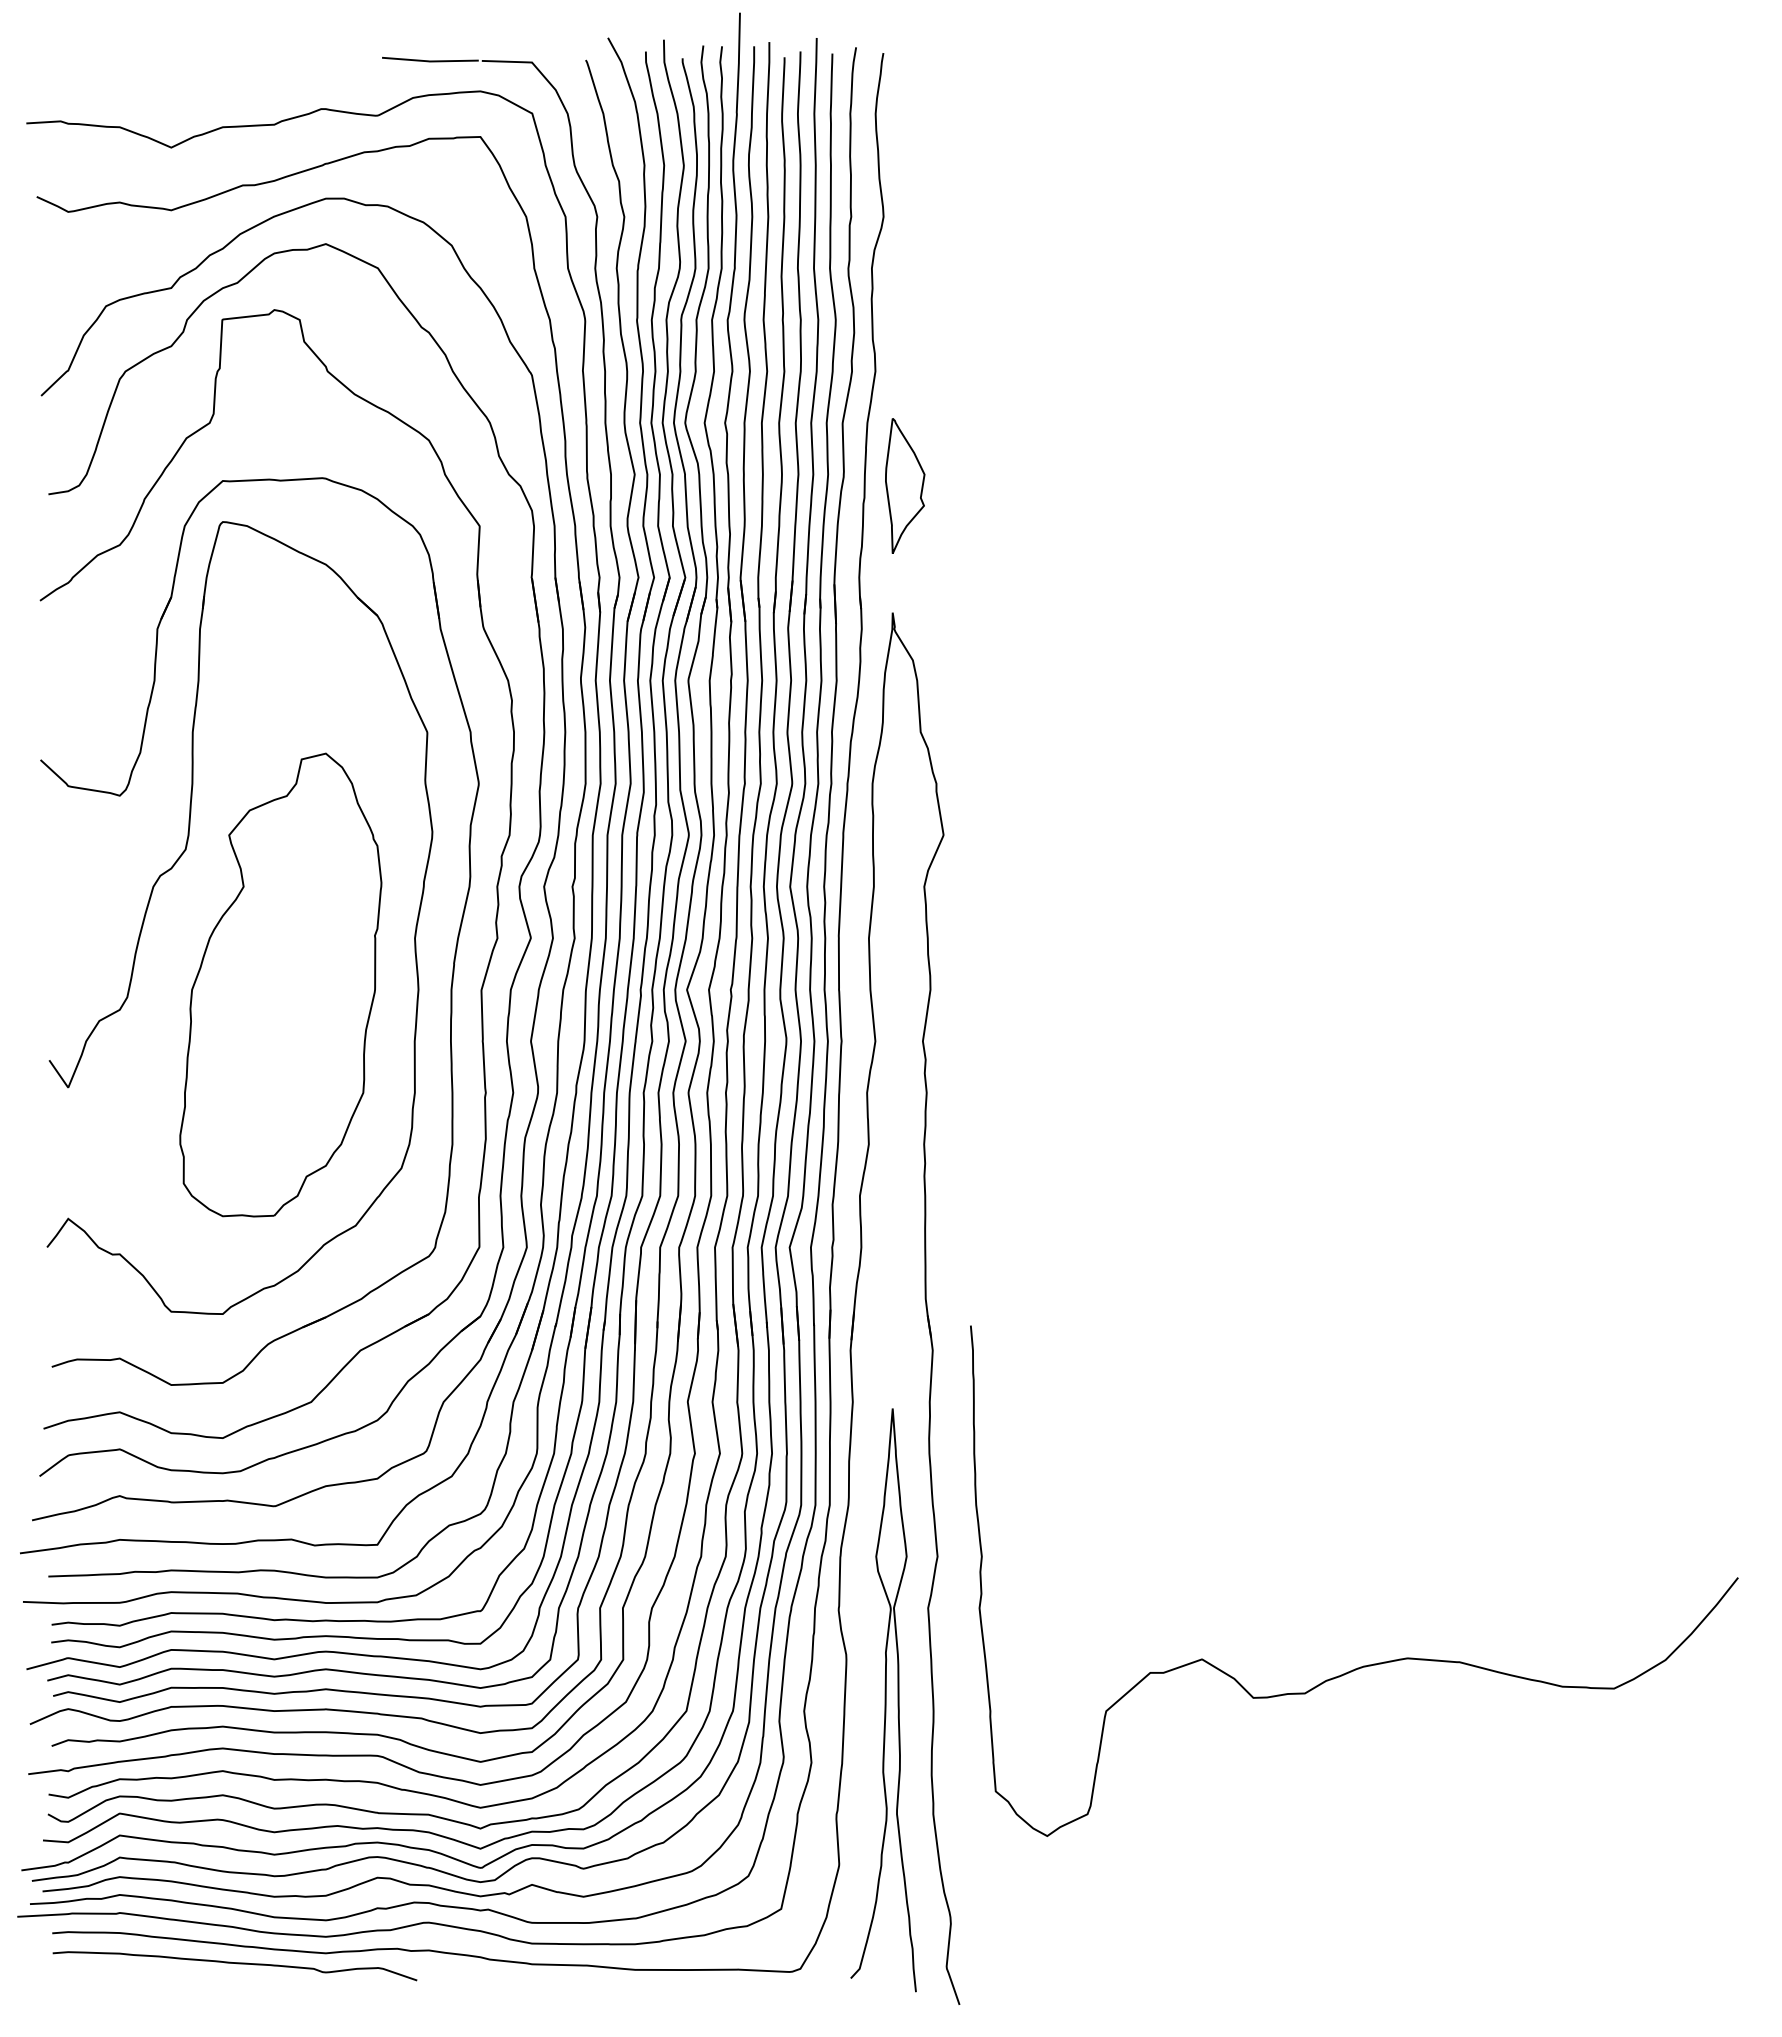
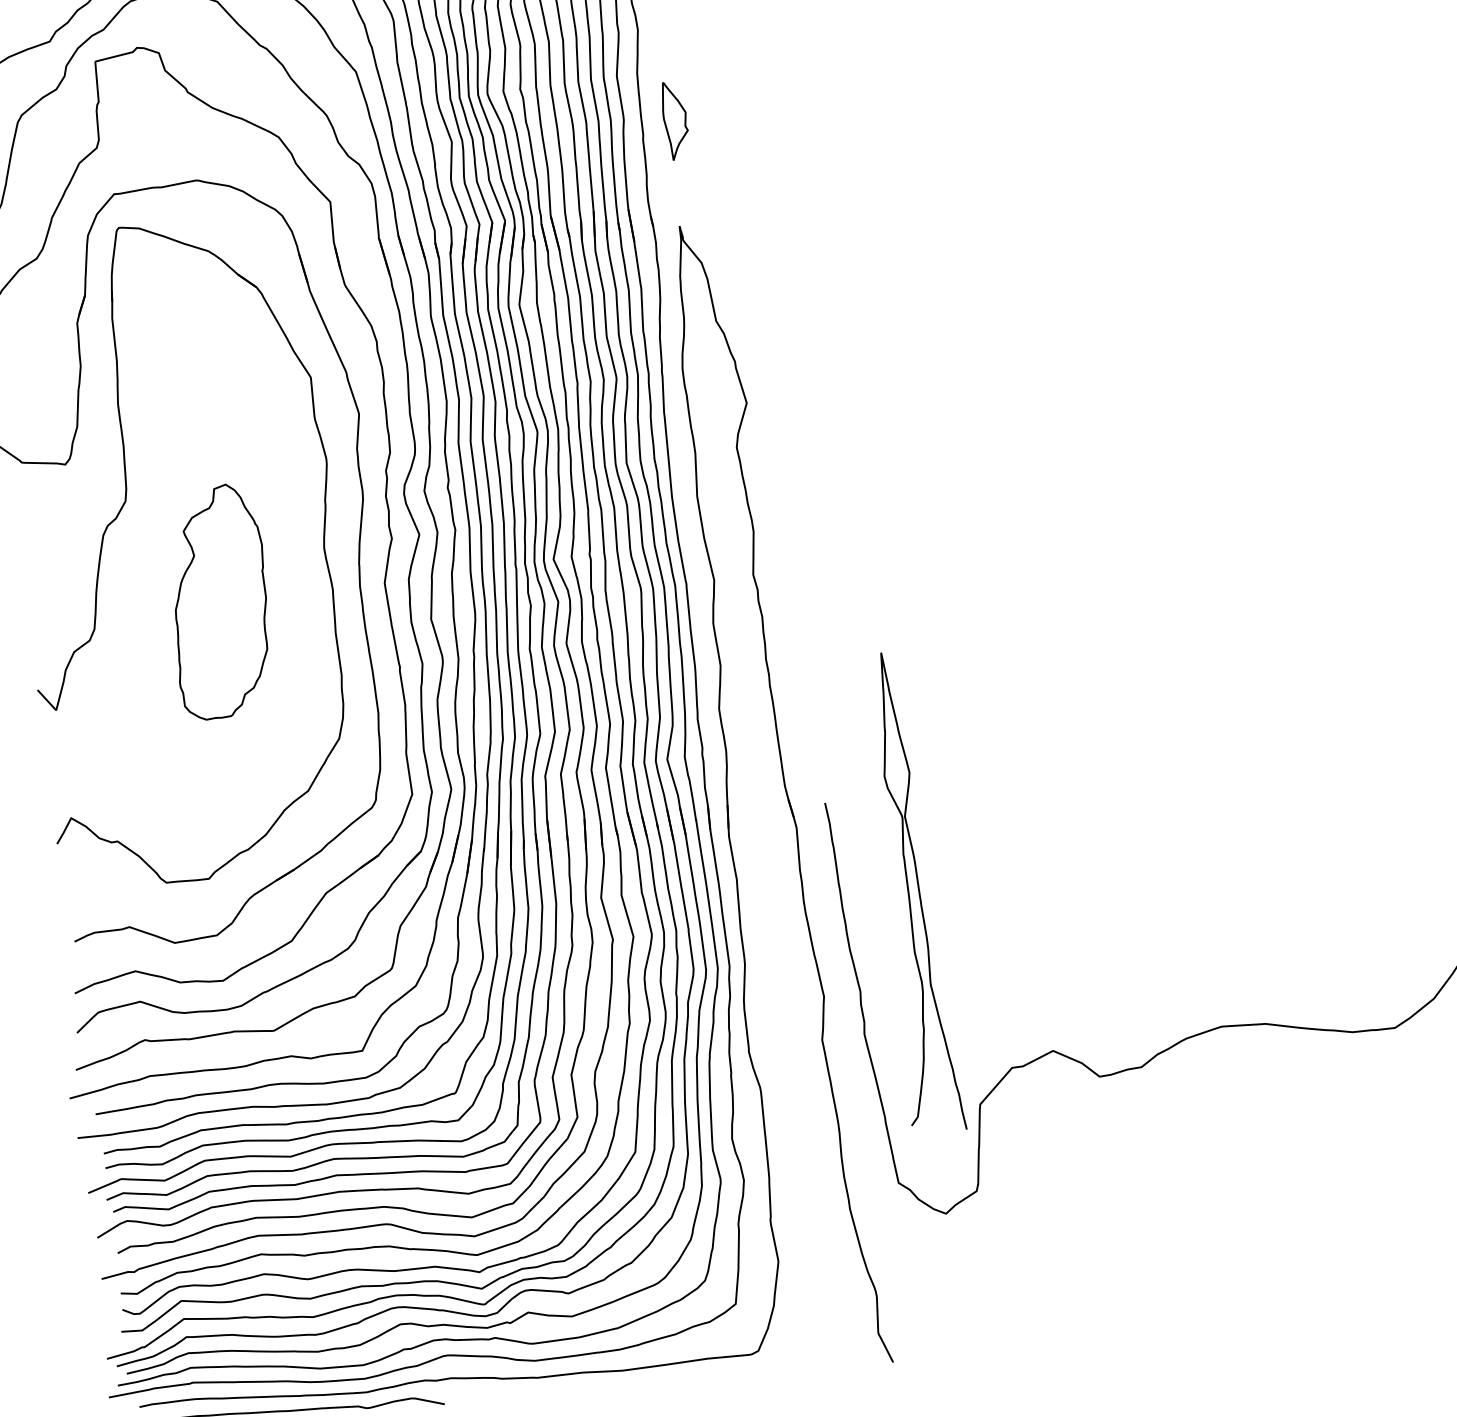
part: (905, 485) -> (675, 120), size x0.7
part: (280, 984) -> (218, 601), size x0.6
curve: (884, 1700) -> (907, 893), moved

